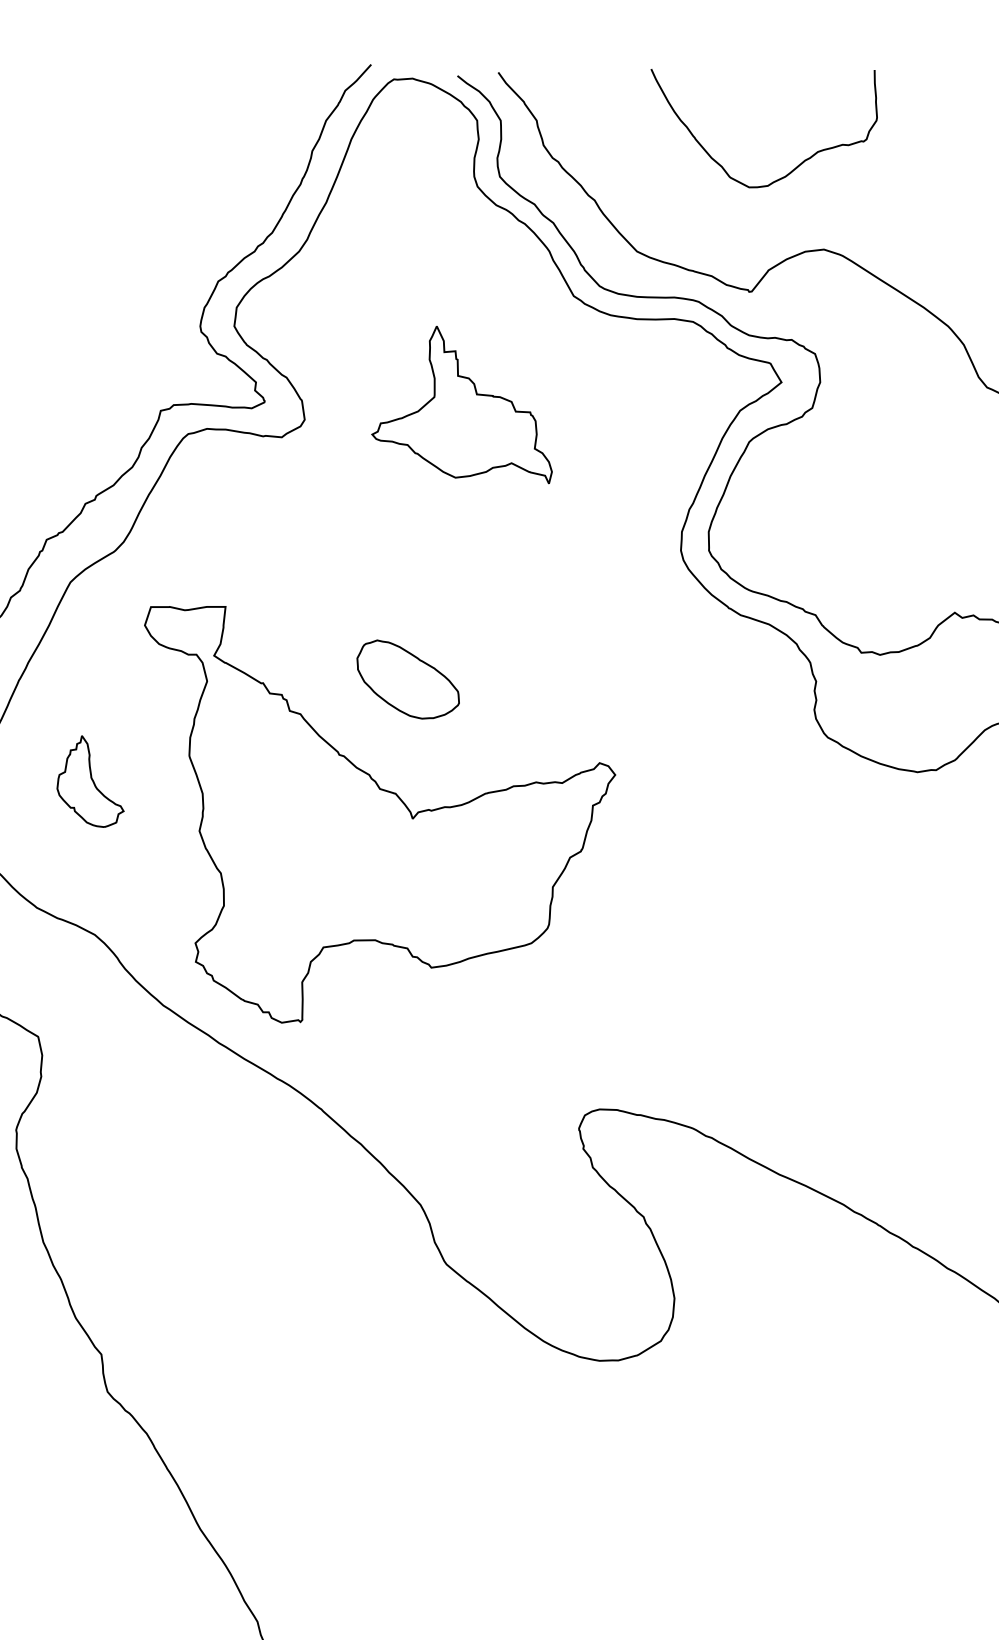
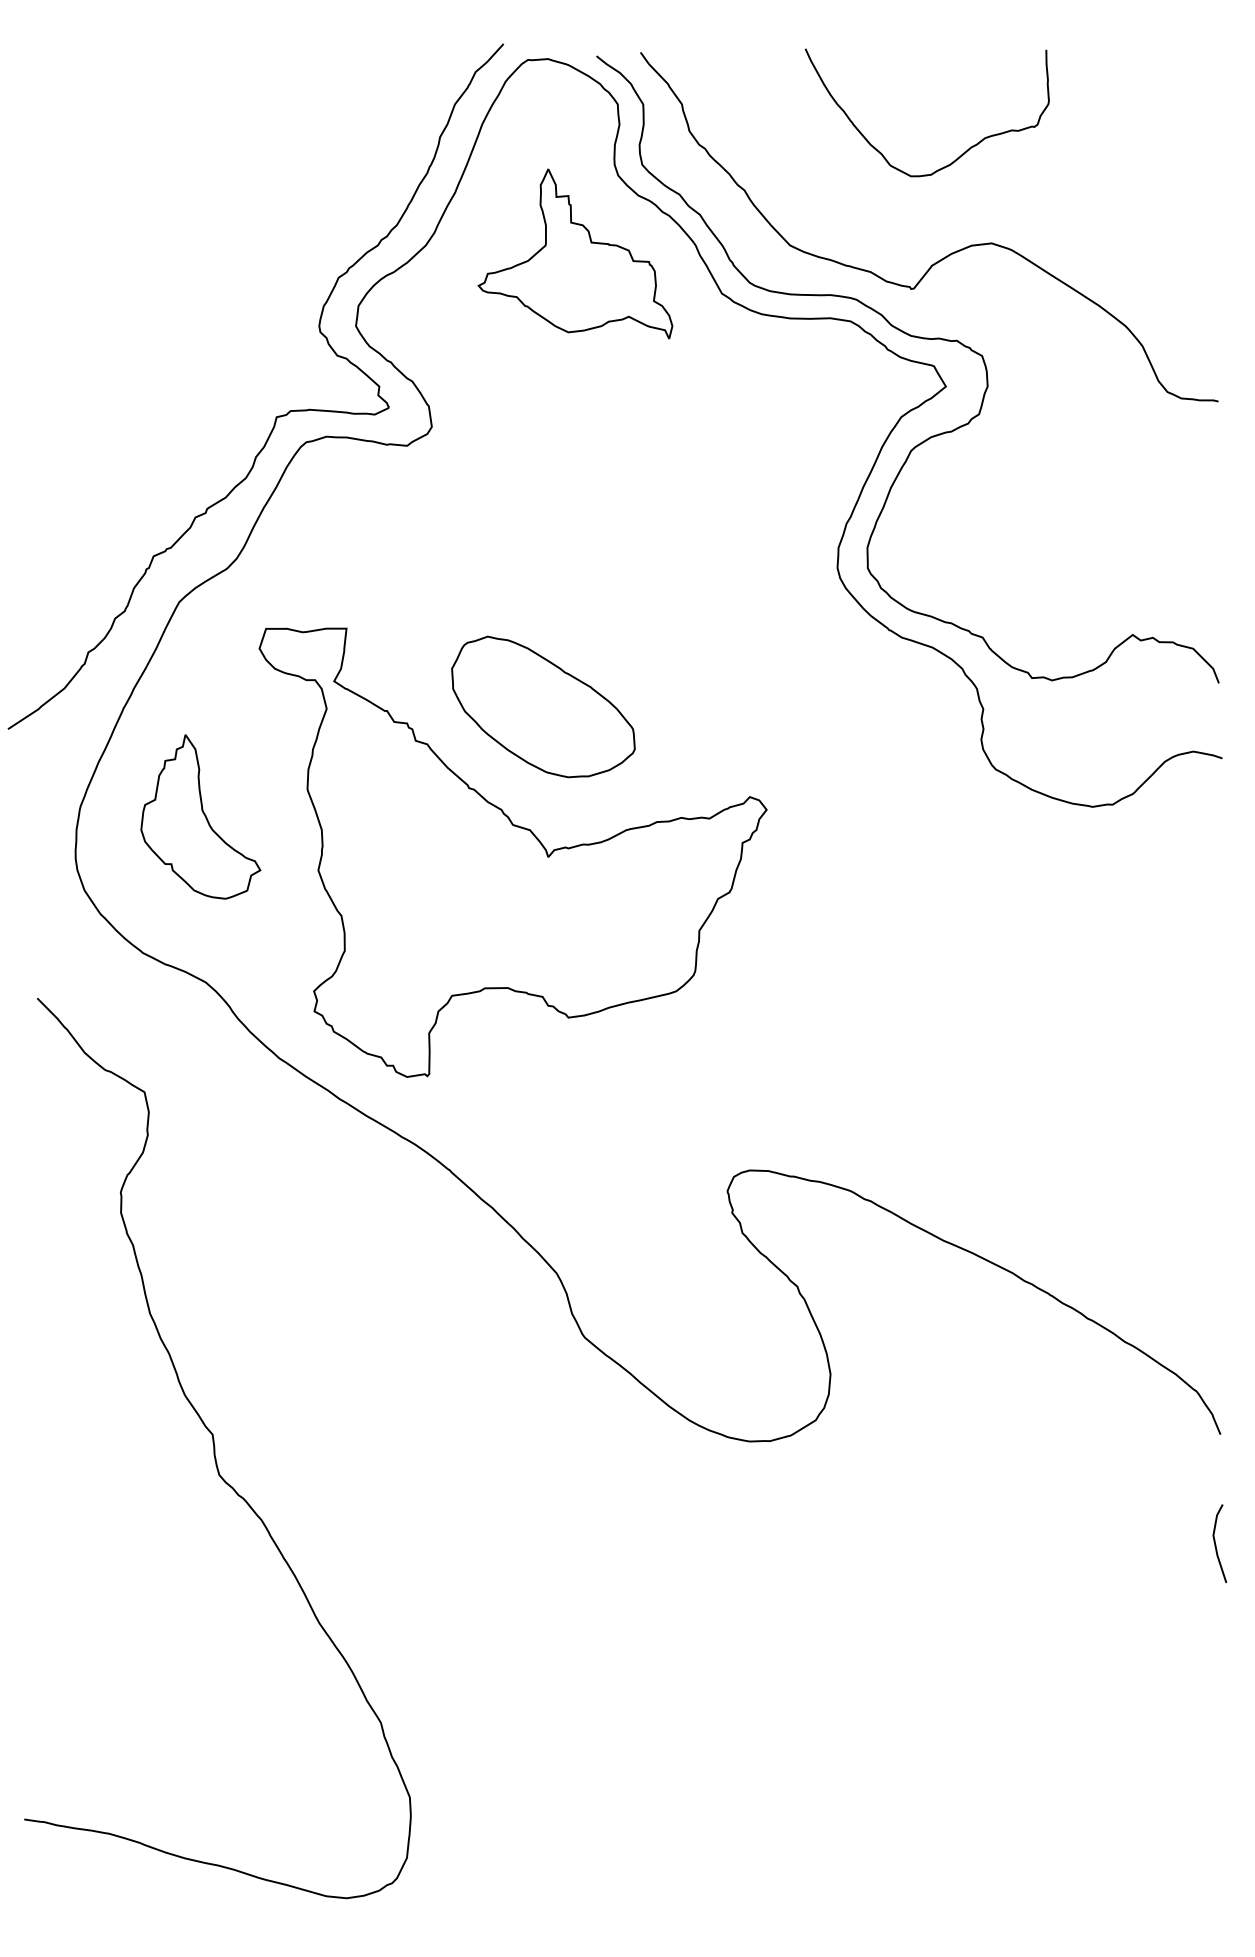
part: (462, 404) -> (575, 253), moved
part: (408, 679) -> (543, 706), size x1.67
part: (90, 781) -> (200, 816), size x1.67

